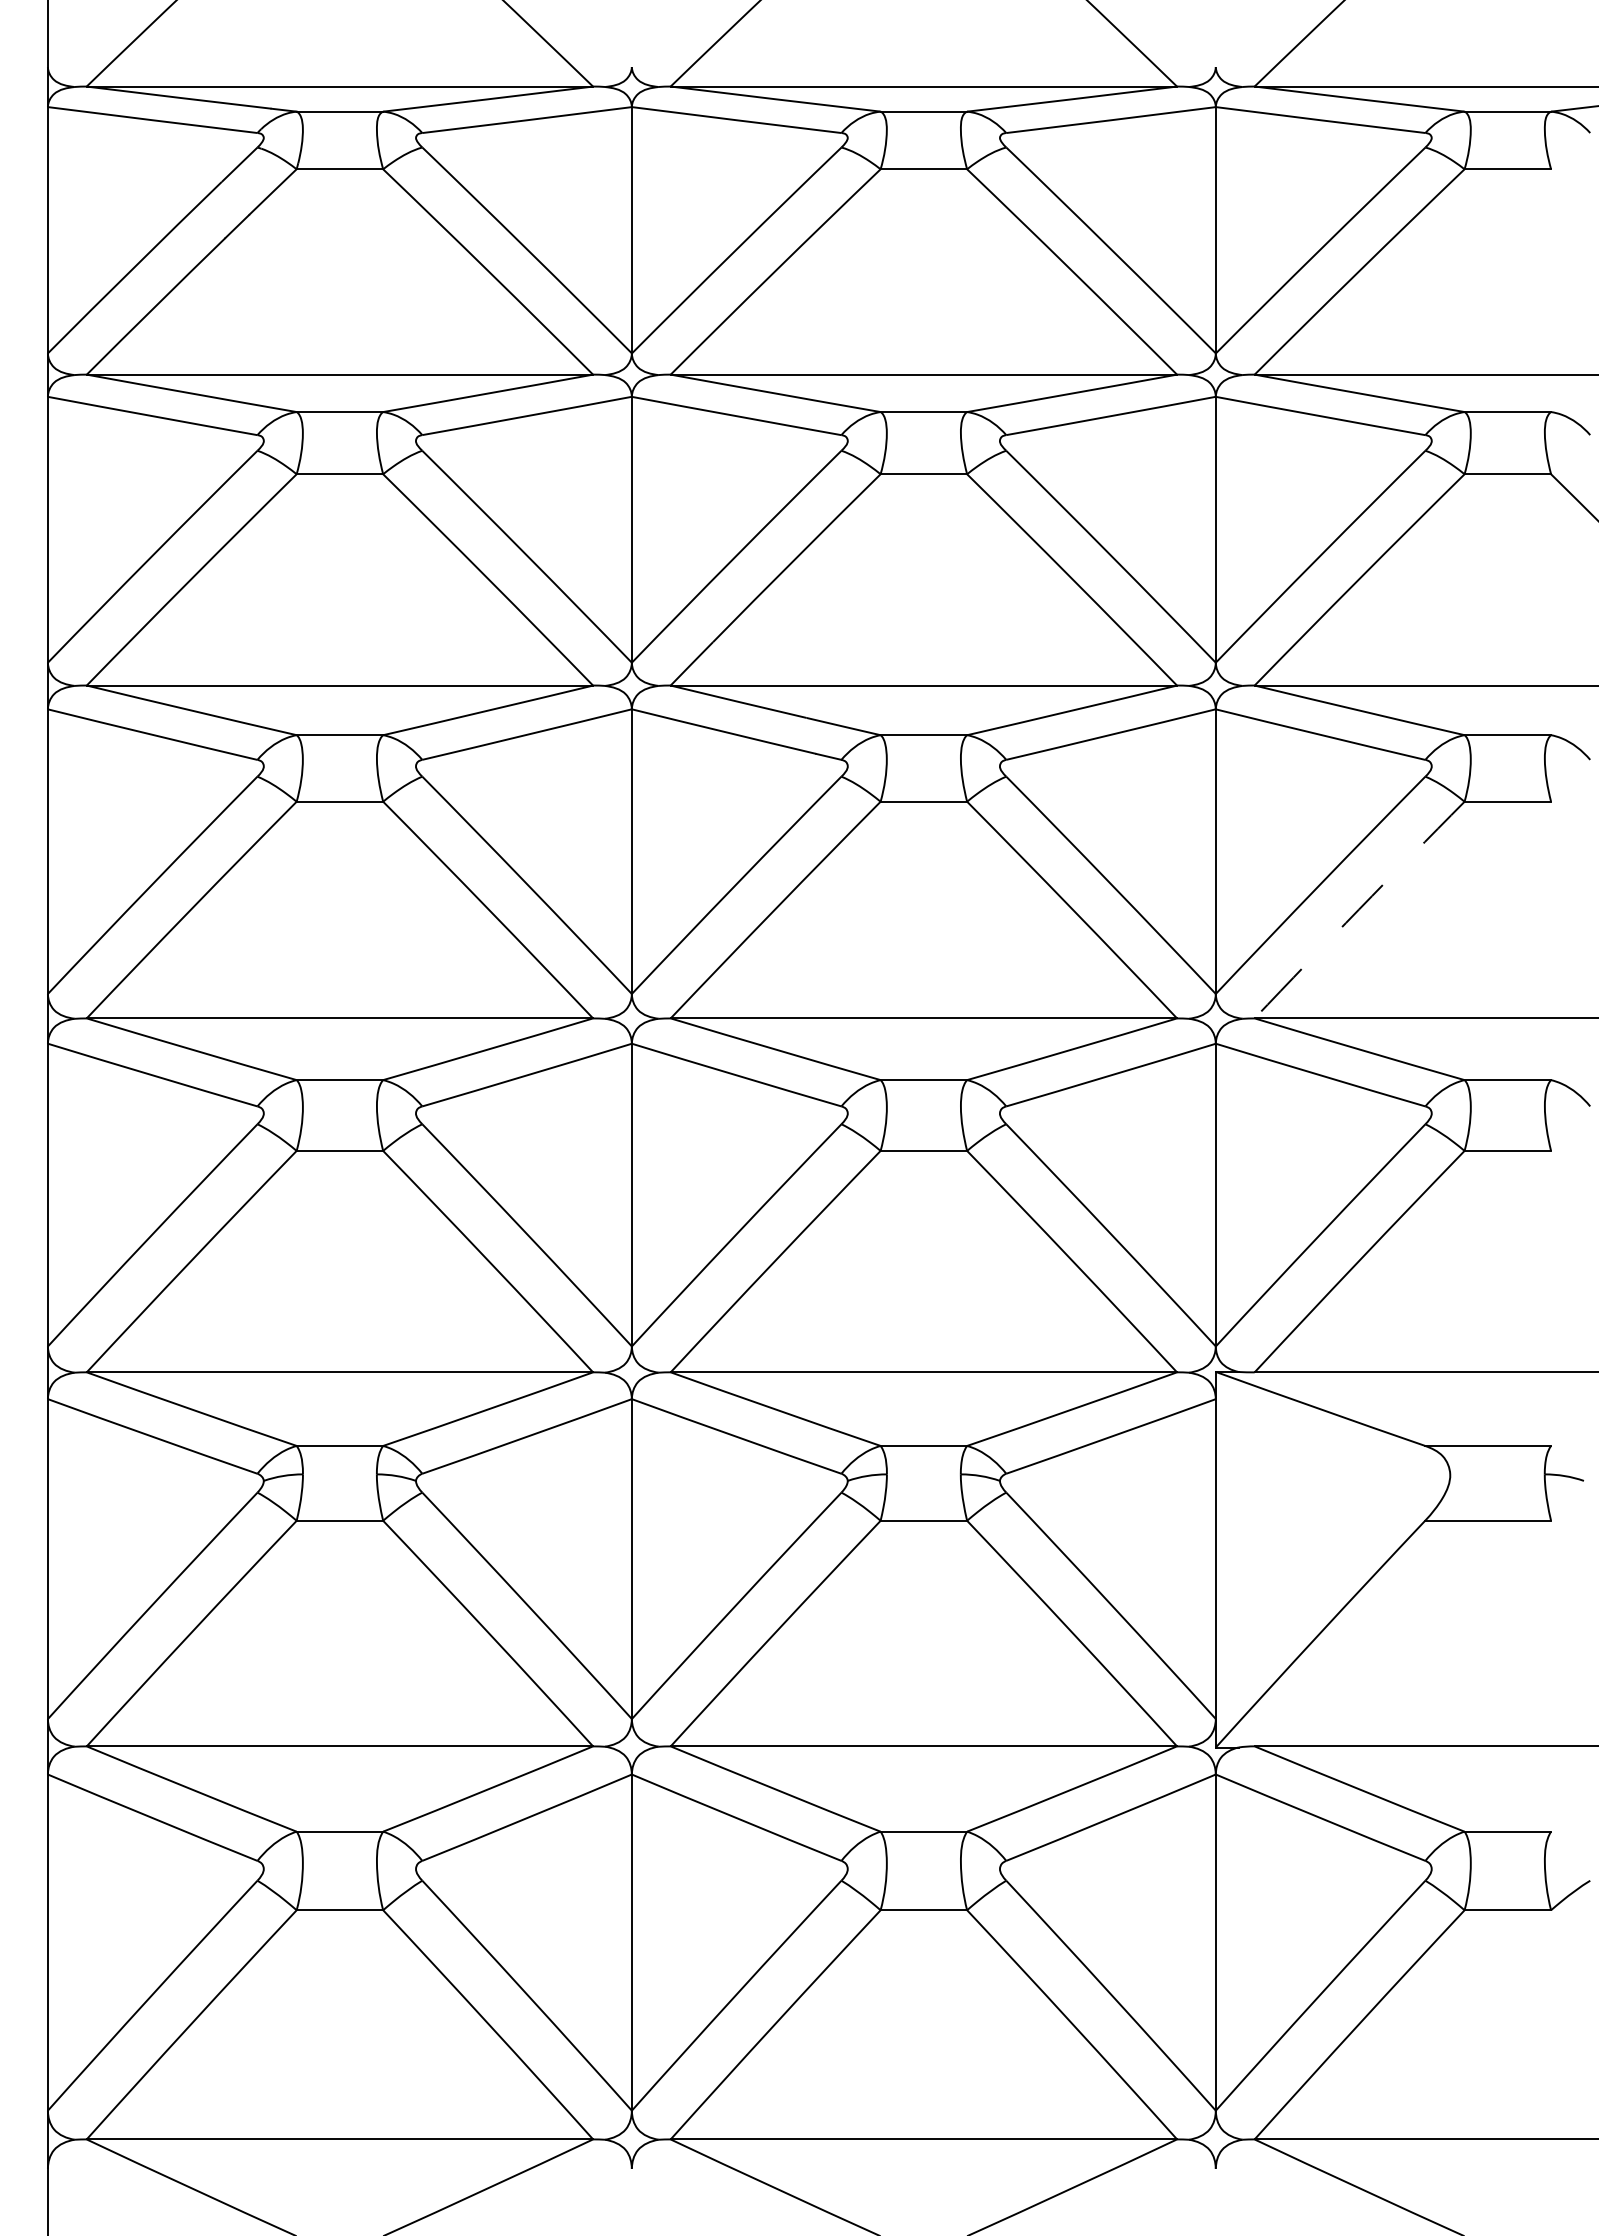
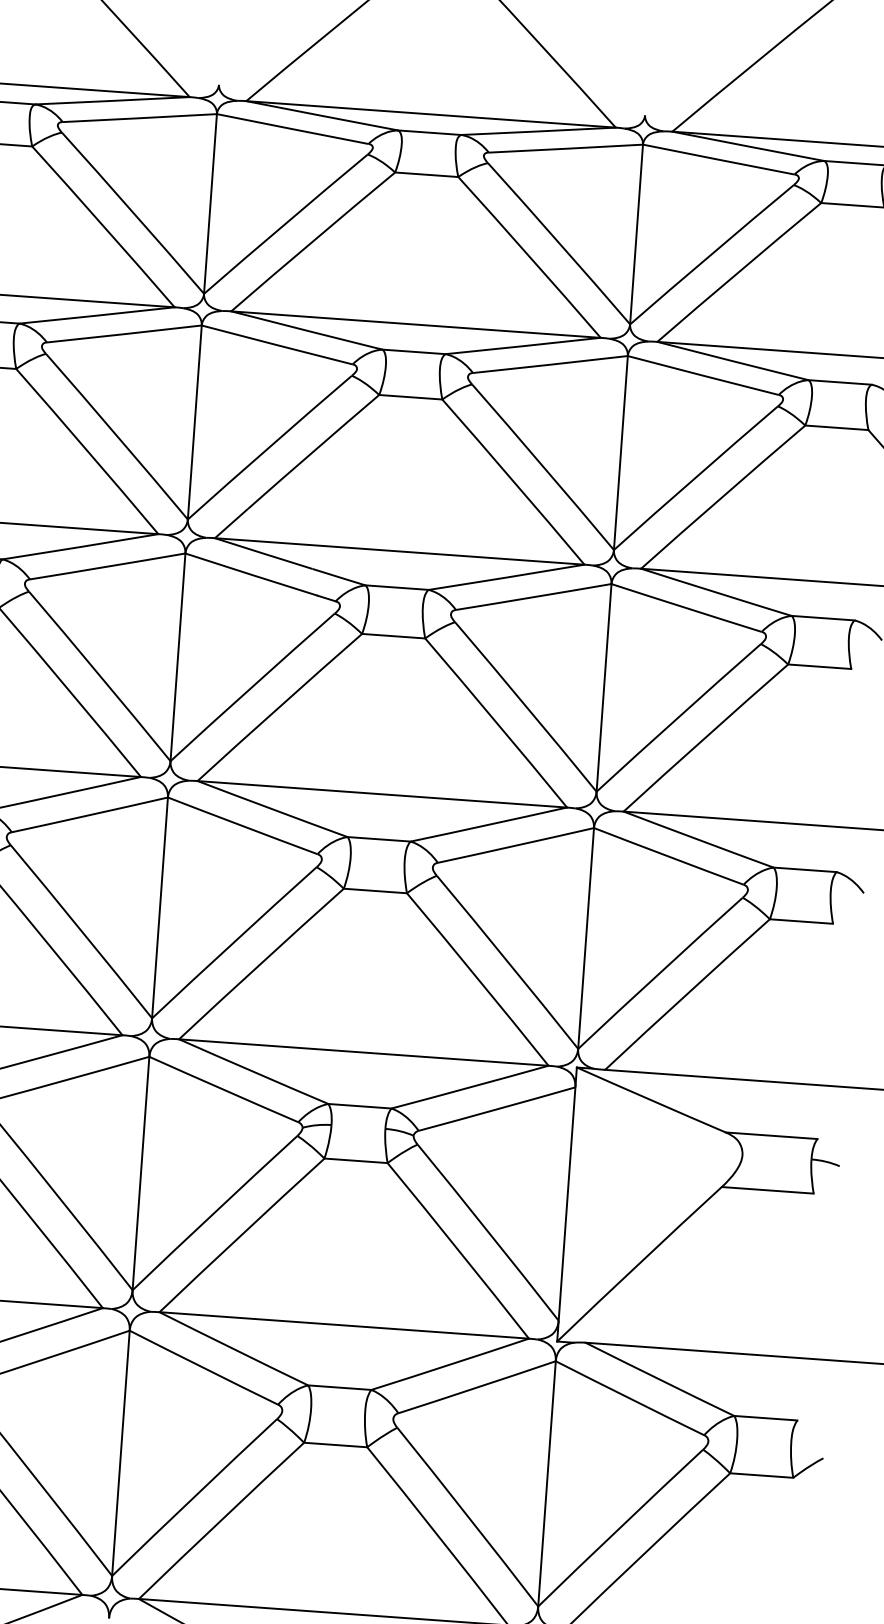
arc: (1359, 909) -> (705, 737), dashed -> solid

